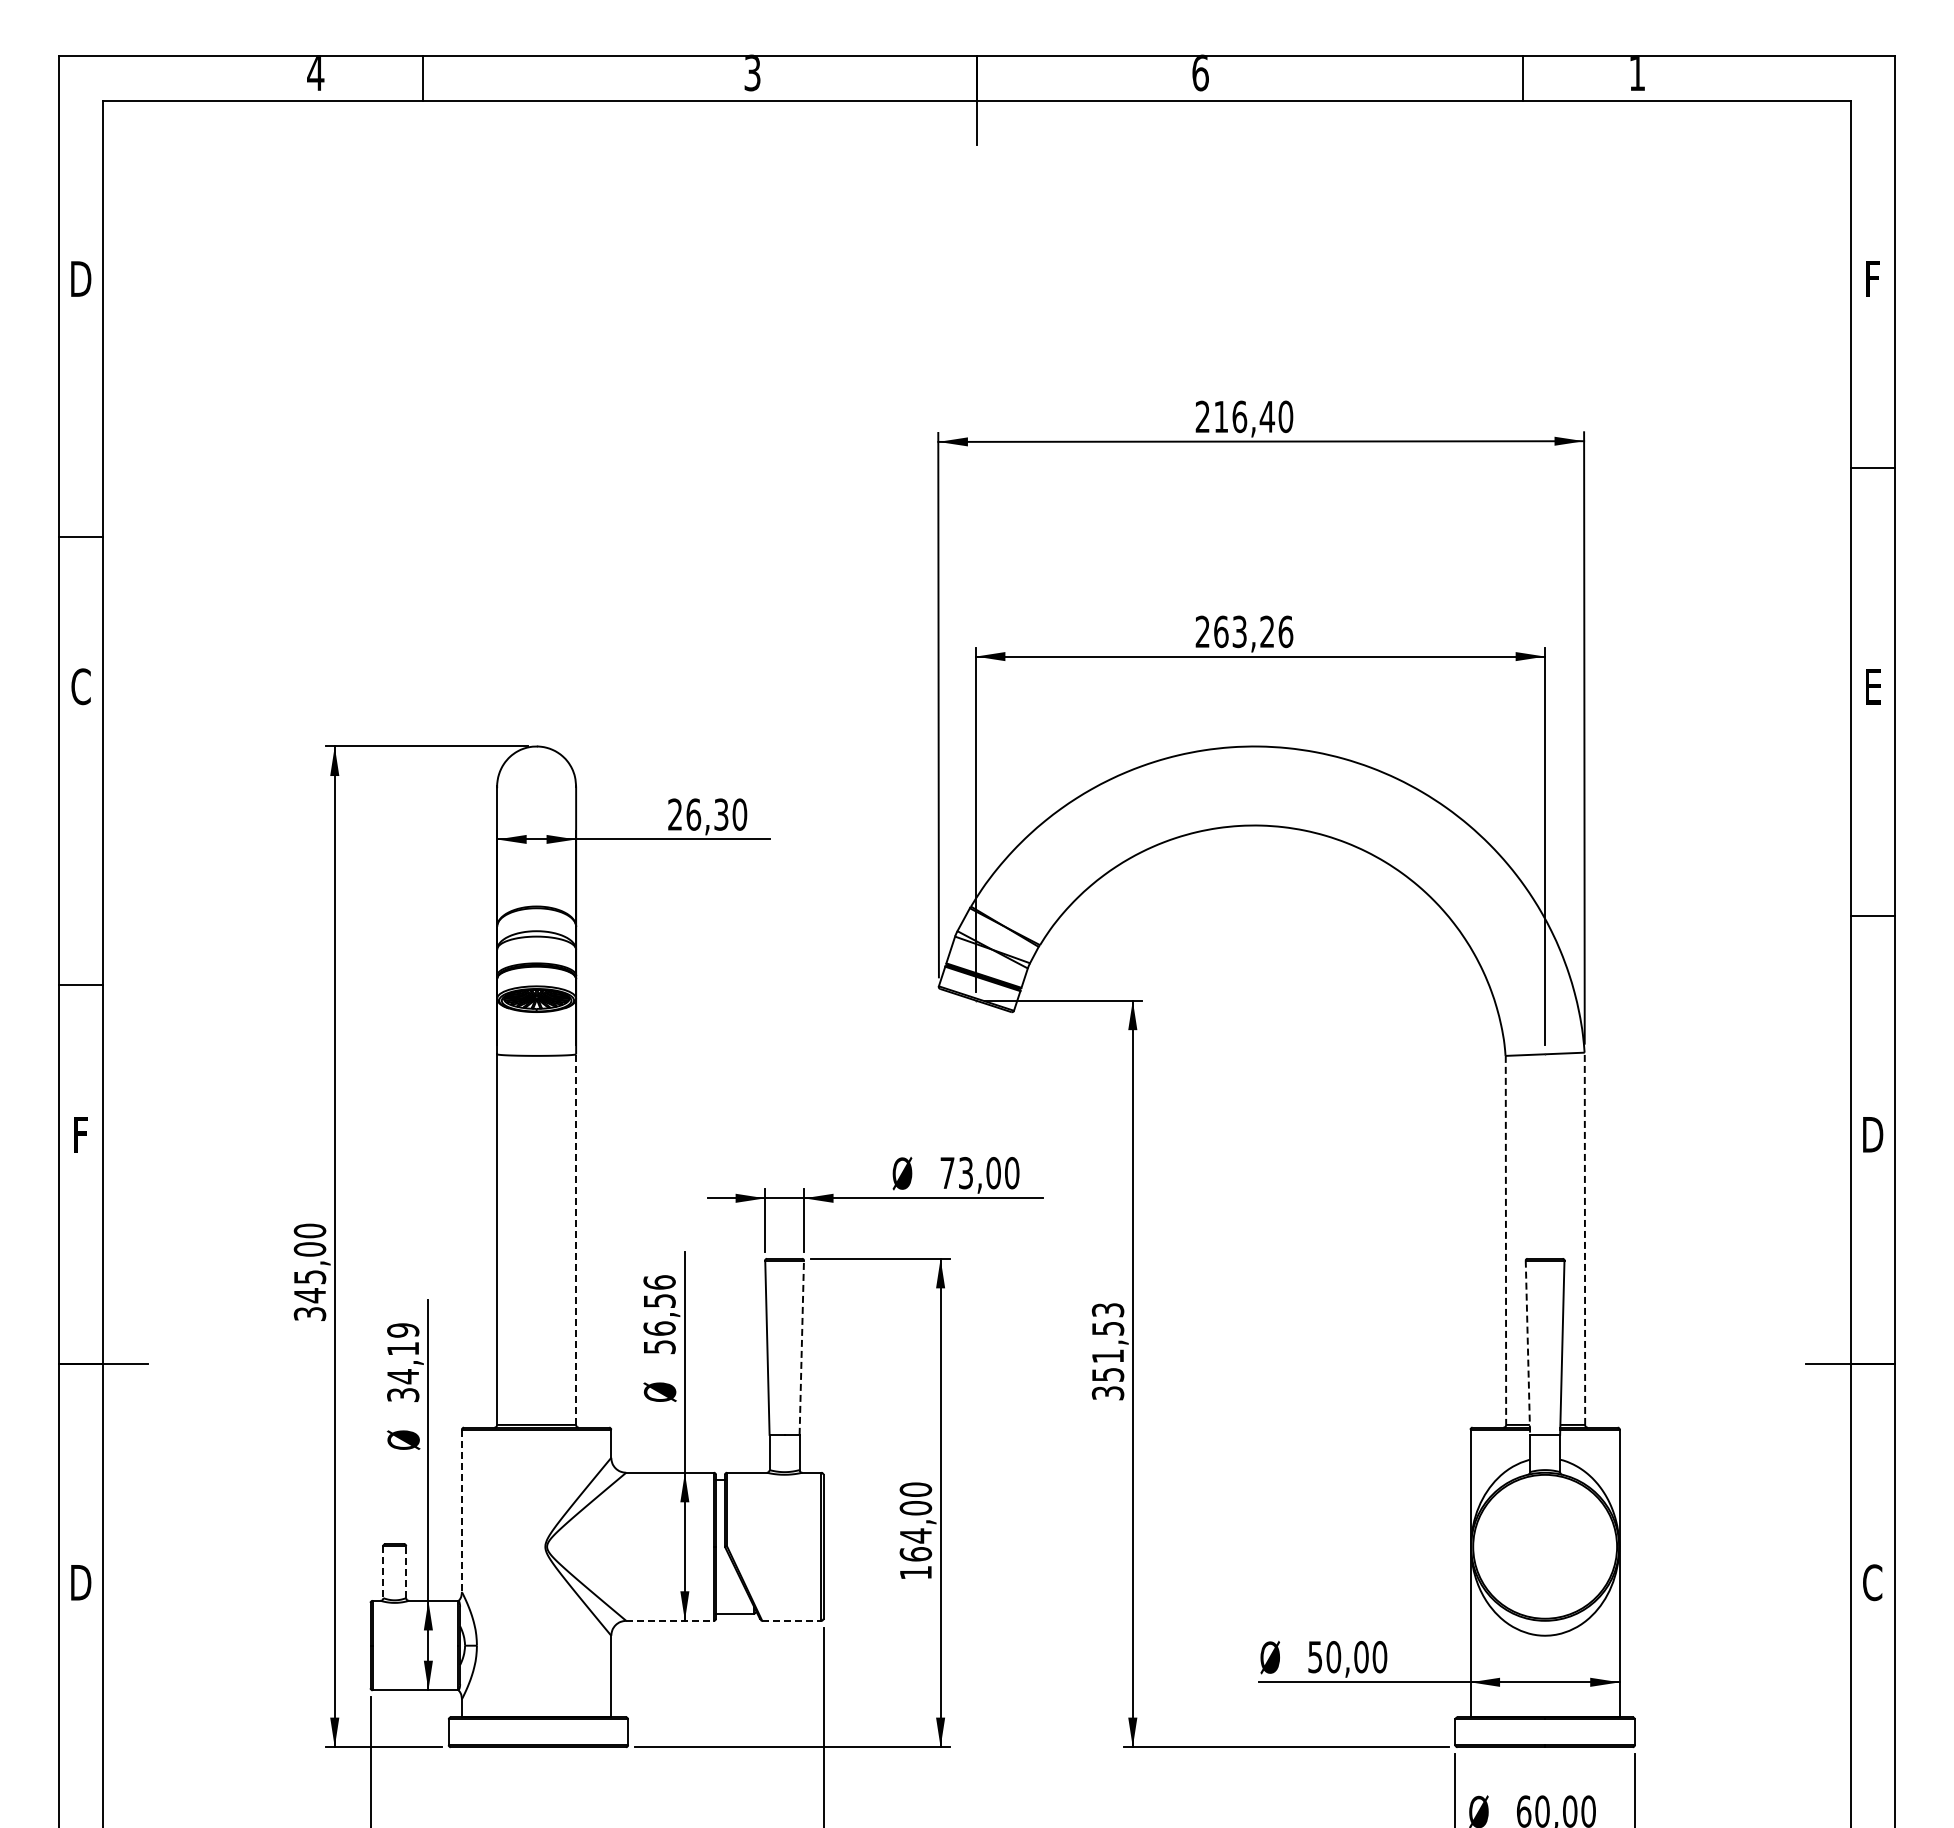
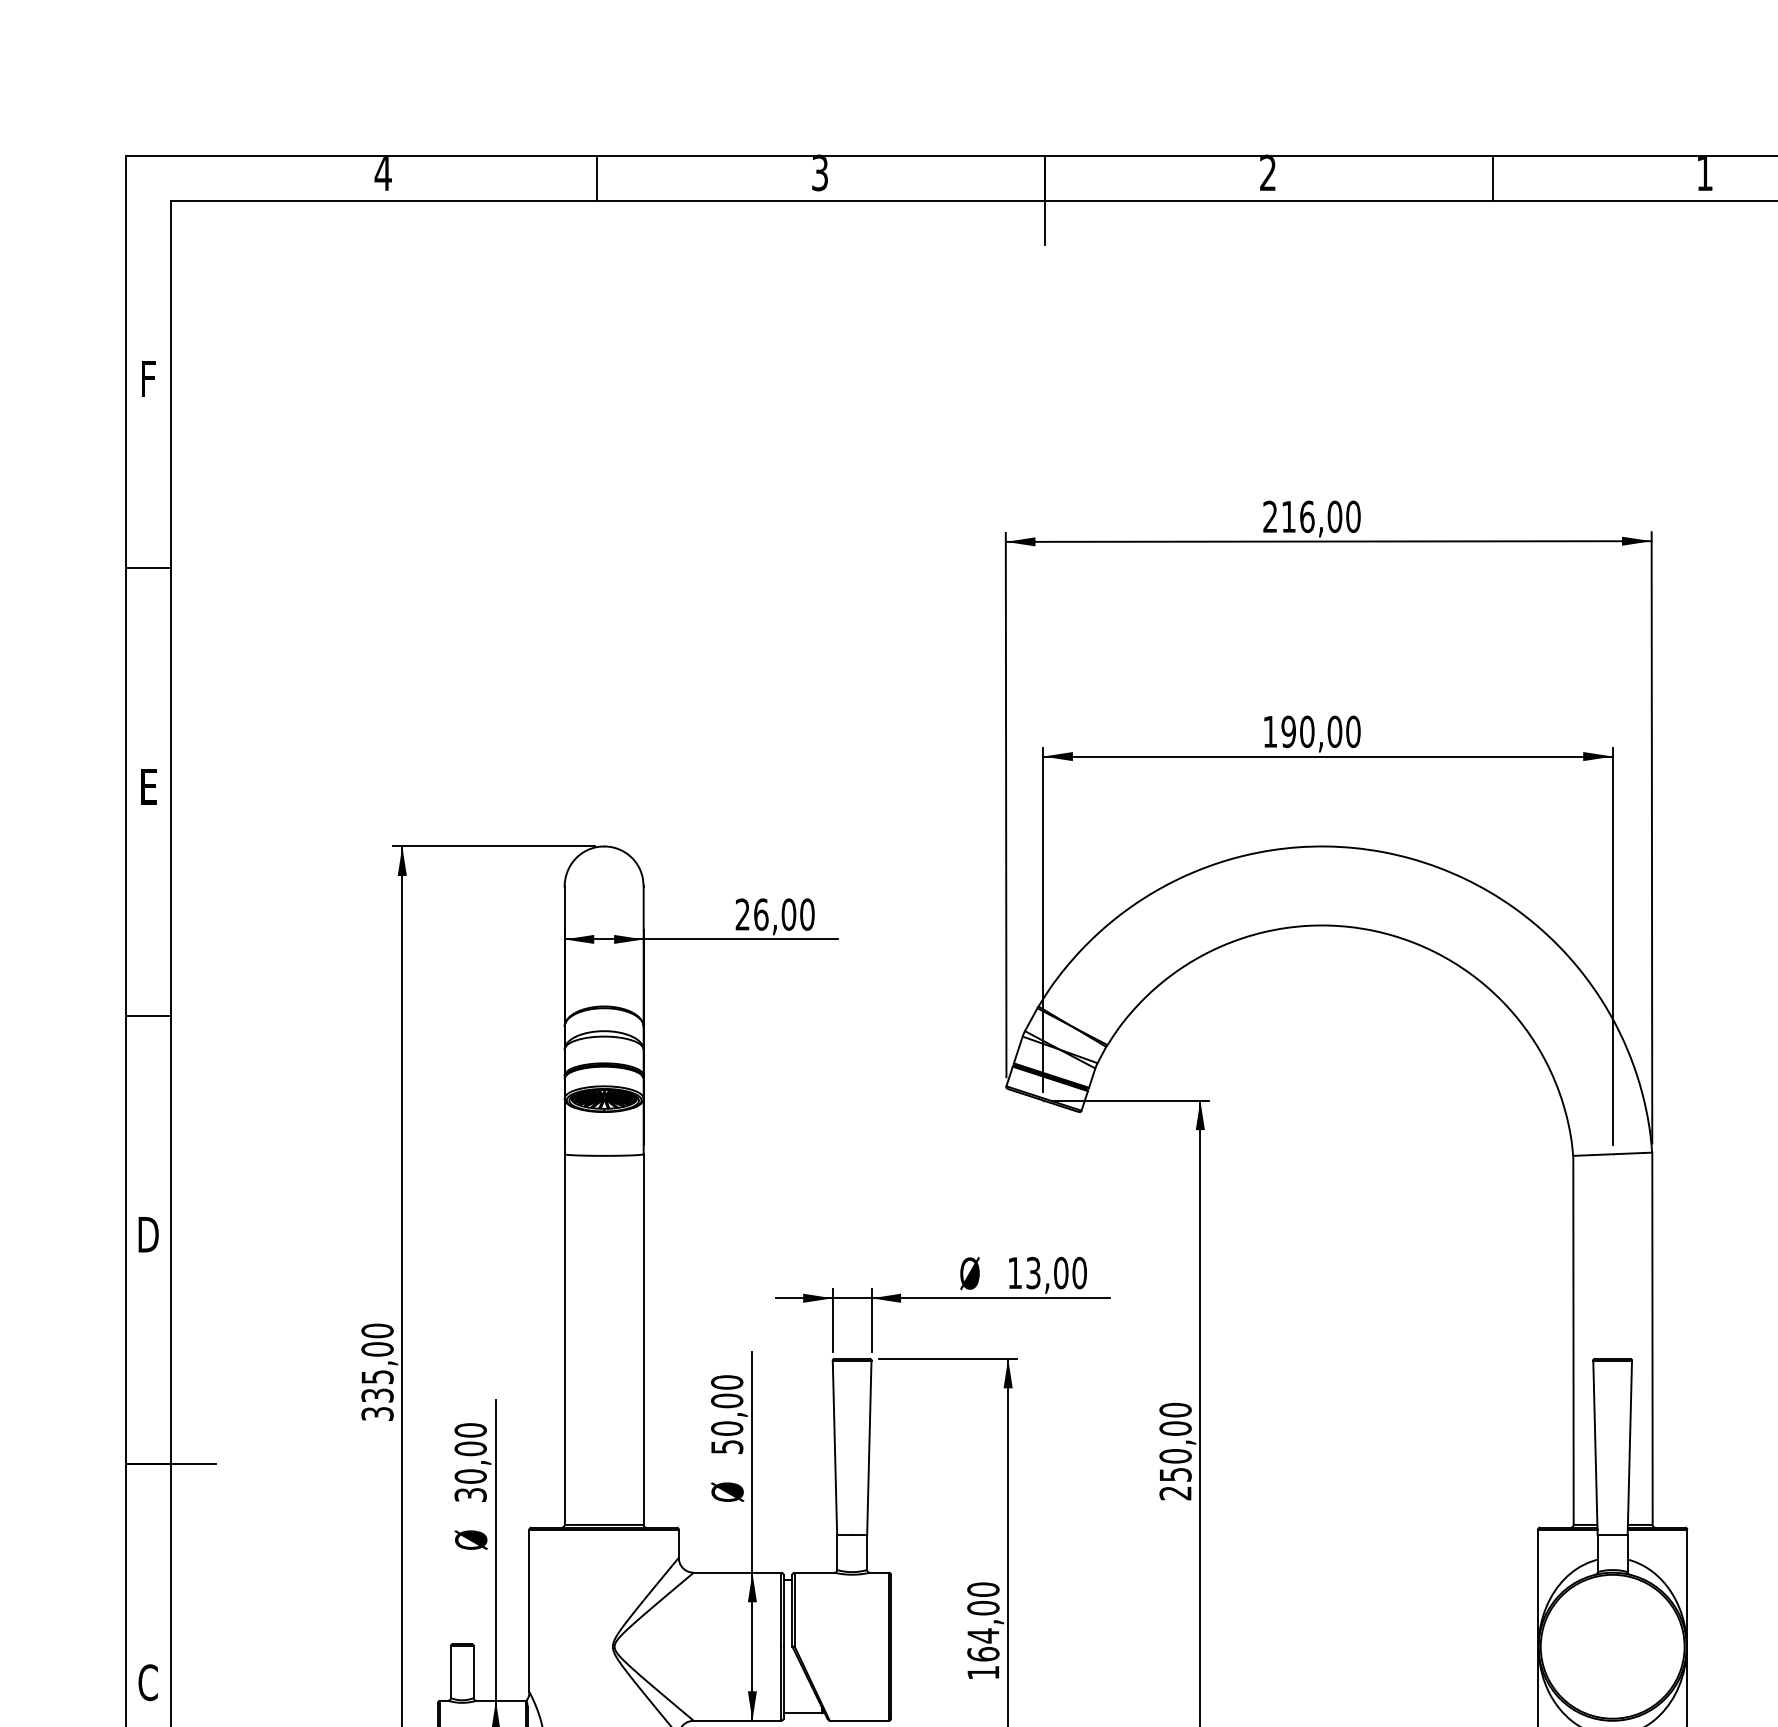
text: (1200, 72) -> (1268, 172), 6 -> 2
line: (423, 77) -> (597, 177), moved
line: (1522, 77) -> (1492, 177), moved
text: (81, 278) -> (149, 378), D -> F
text: (1267, 416) -> (1335, 516), 216,40 -> 216,00
line: (80, 536) -> (148, 567), moved
text: (1244, 631) -> (1312, 731), 263,26 -> 190,00
text: (80, 686) -> (148, 786), C -> E
text: (721, 814) -> (789, 914), 26,30 -> 26,00
line: (80, 984) -> (148, 1015), moved
text: (81, 1134) -> (149, 1234), F -> D
text: (947, 1172) -> (1015, 1272), 73,00 -> 13,00
line: (1584, 1238) -> (1652, 1338), dashed -> solid
line: (576, 1239) -> (644, 1339), dashed -> solid
line: (1505, 1240) -> (1573, 1340), dashed -> solid
text: (309, 1295) -> (377, 1395), 345,00 -> 335,00
text: (659, 1305) -> (727, 1405), 56,56 -> 50,00
line: (801, 1347) -> (869, 1447), dashed -> solid
line: (1527, 1348) -> (1595, 1448), dashed -> solid
text: (1107, 1351) -> (1175, 1451), 351,53 -> 250,00
text: (403, 1353) -> (471, 1453), 34,19 -> 30,00
line: (461, 1511) -> (529, 1611), dashed -> solid
line: (383, 1572) -> (451, 1672), dashed -> solid
line: (406, 1572) -> (474, 1672), dashed -> solid
text: (81, 1582) -> (149, 1682), D -> C
line: (670, 1620) -> (738, 1720), dashed -> solid
line: (791, 1620) -> (859, 1720), dashed -> solid

